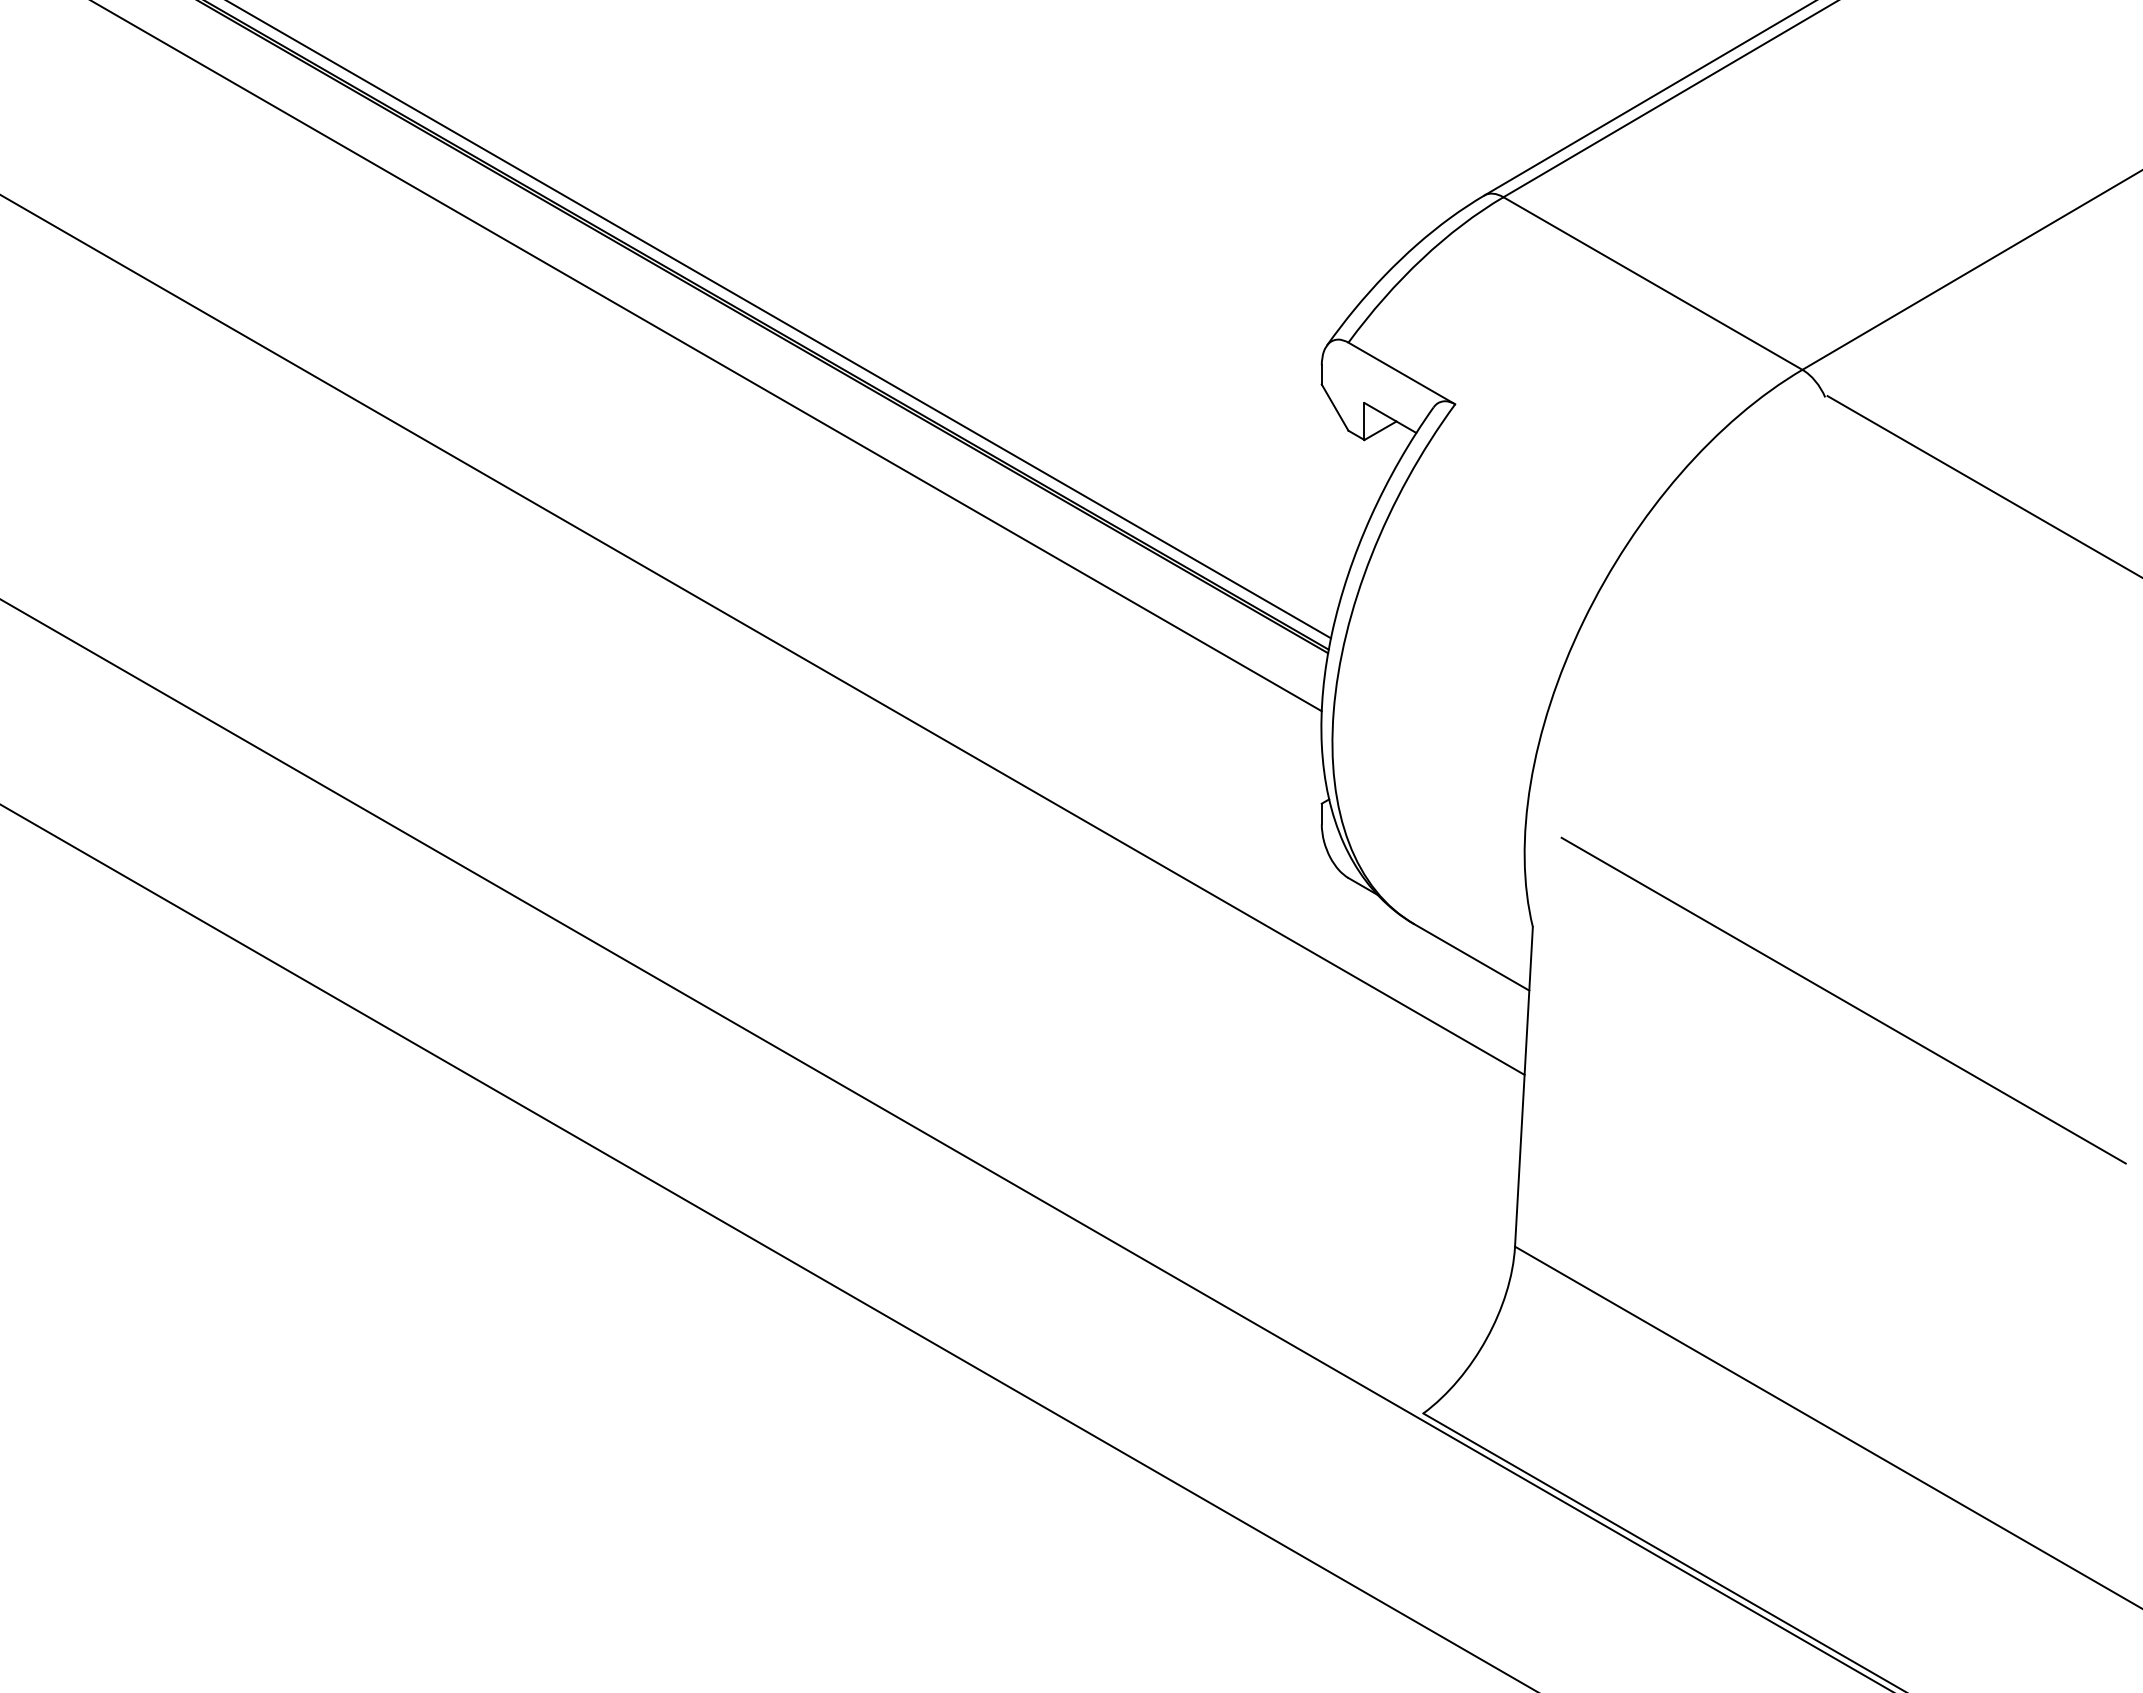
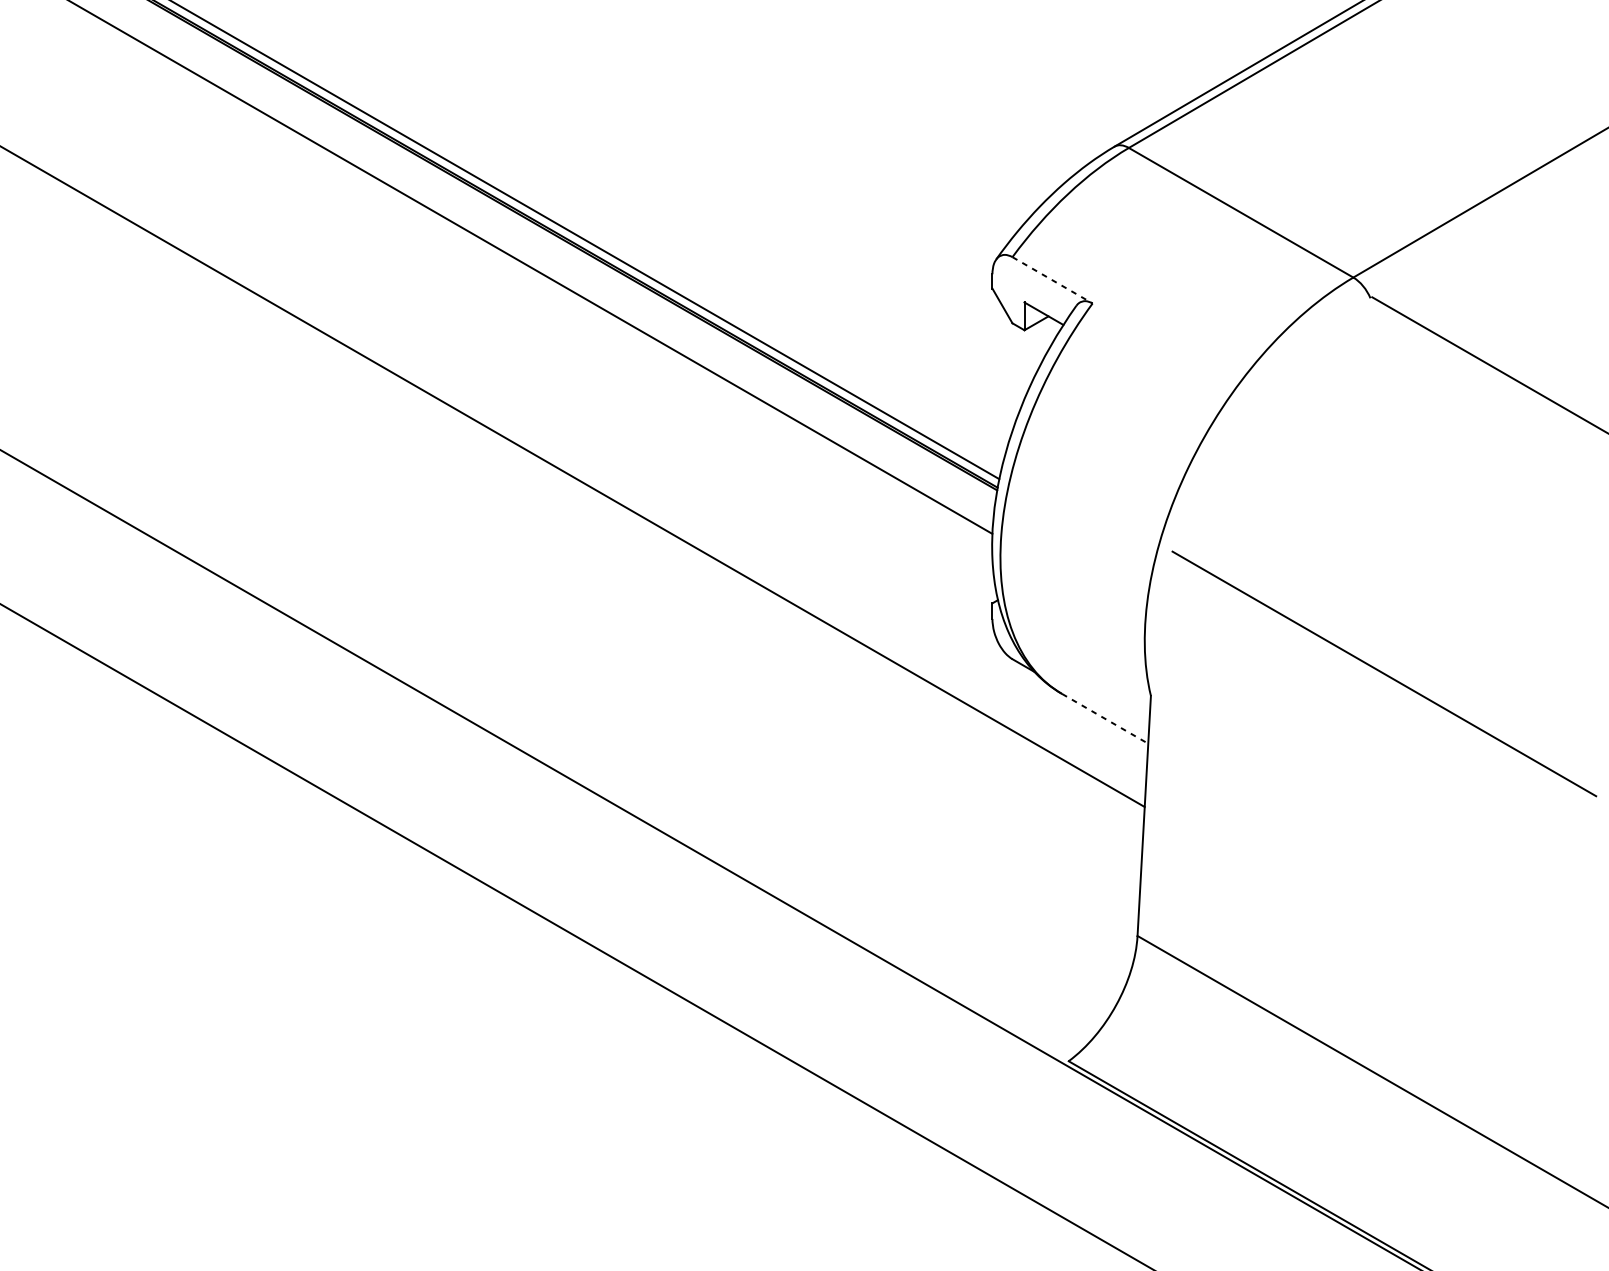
line: (1401, 373) -> (1052, 280), solid -> dashed
line: (1472, 957) -> (1105, 718), solid -> dashed
line: (1843, 1000) -> (1384, 673), moved

